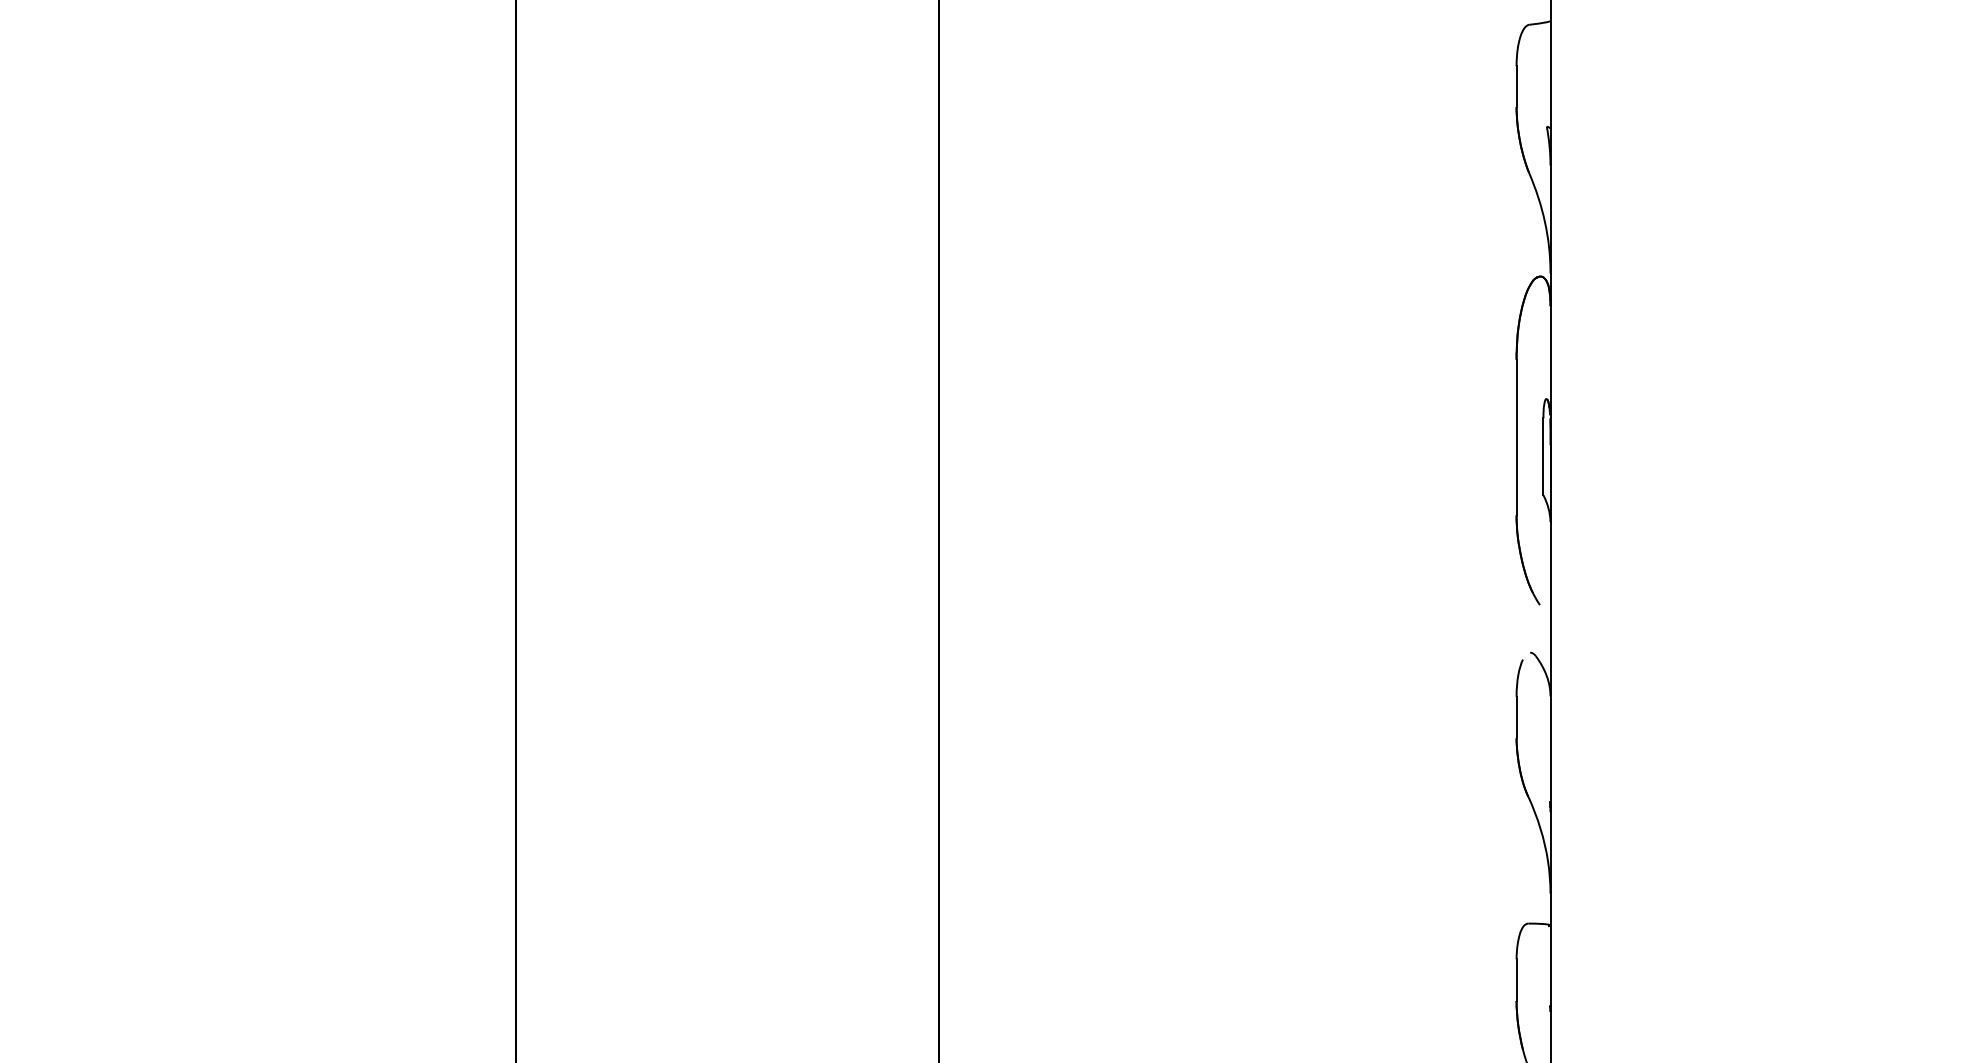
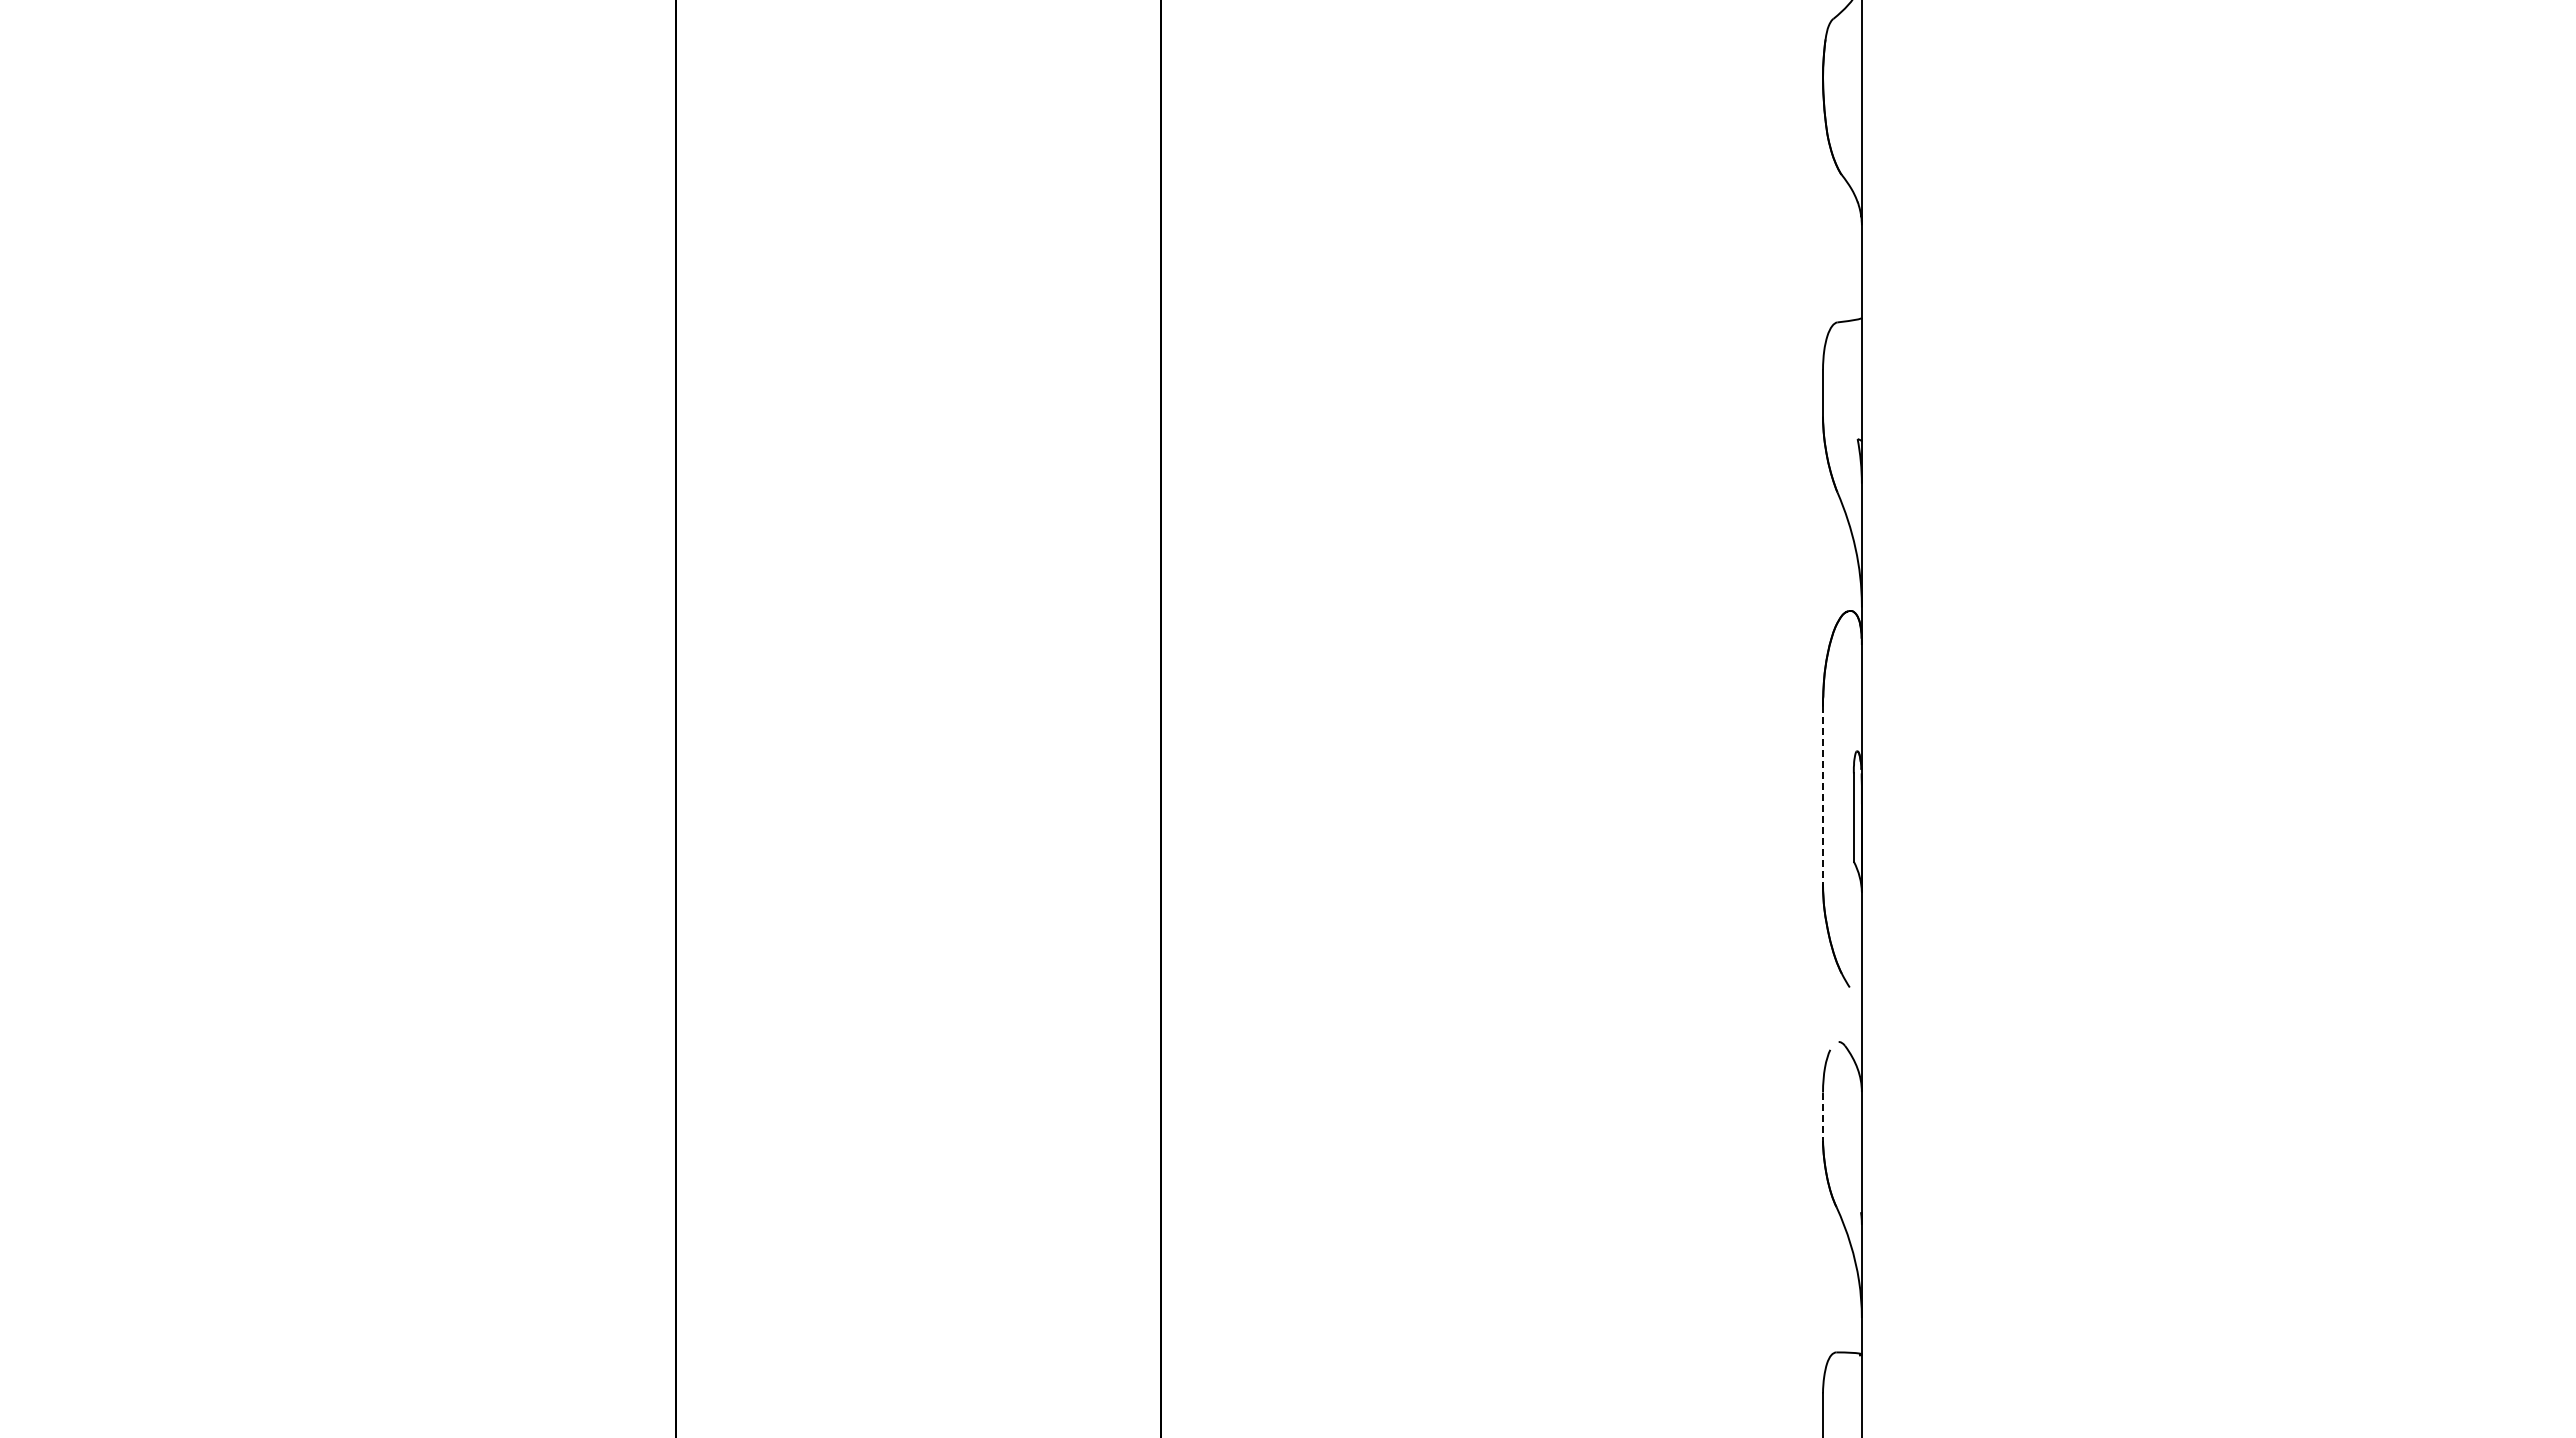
line: (1516, 437) -> (1823, 795), solid -> dashed
line: (1516, 717) -> (1823, 1116), solid -> dashed

